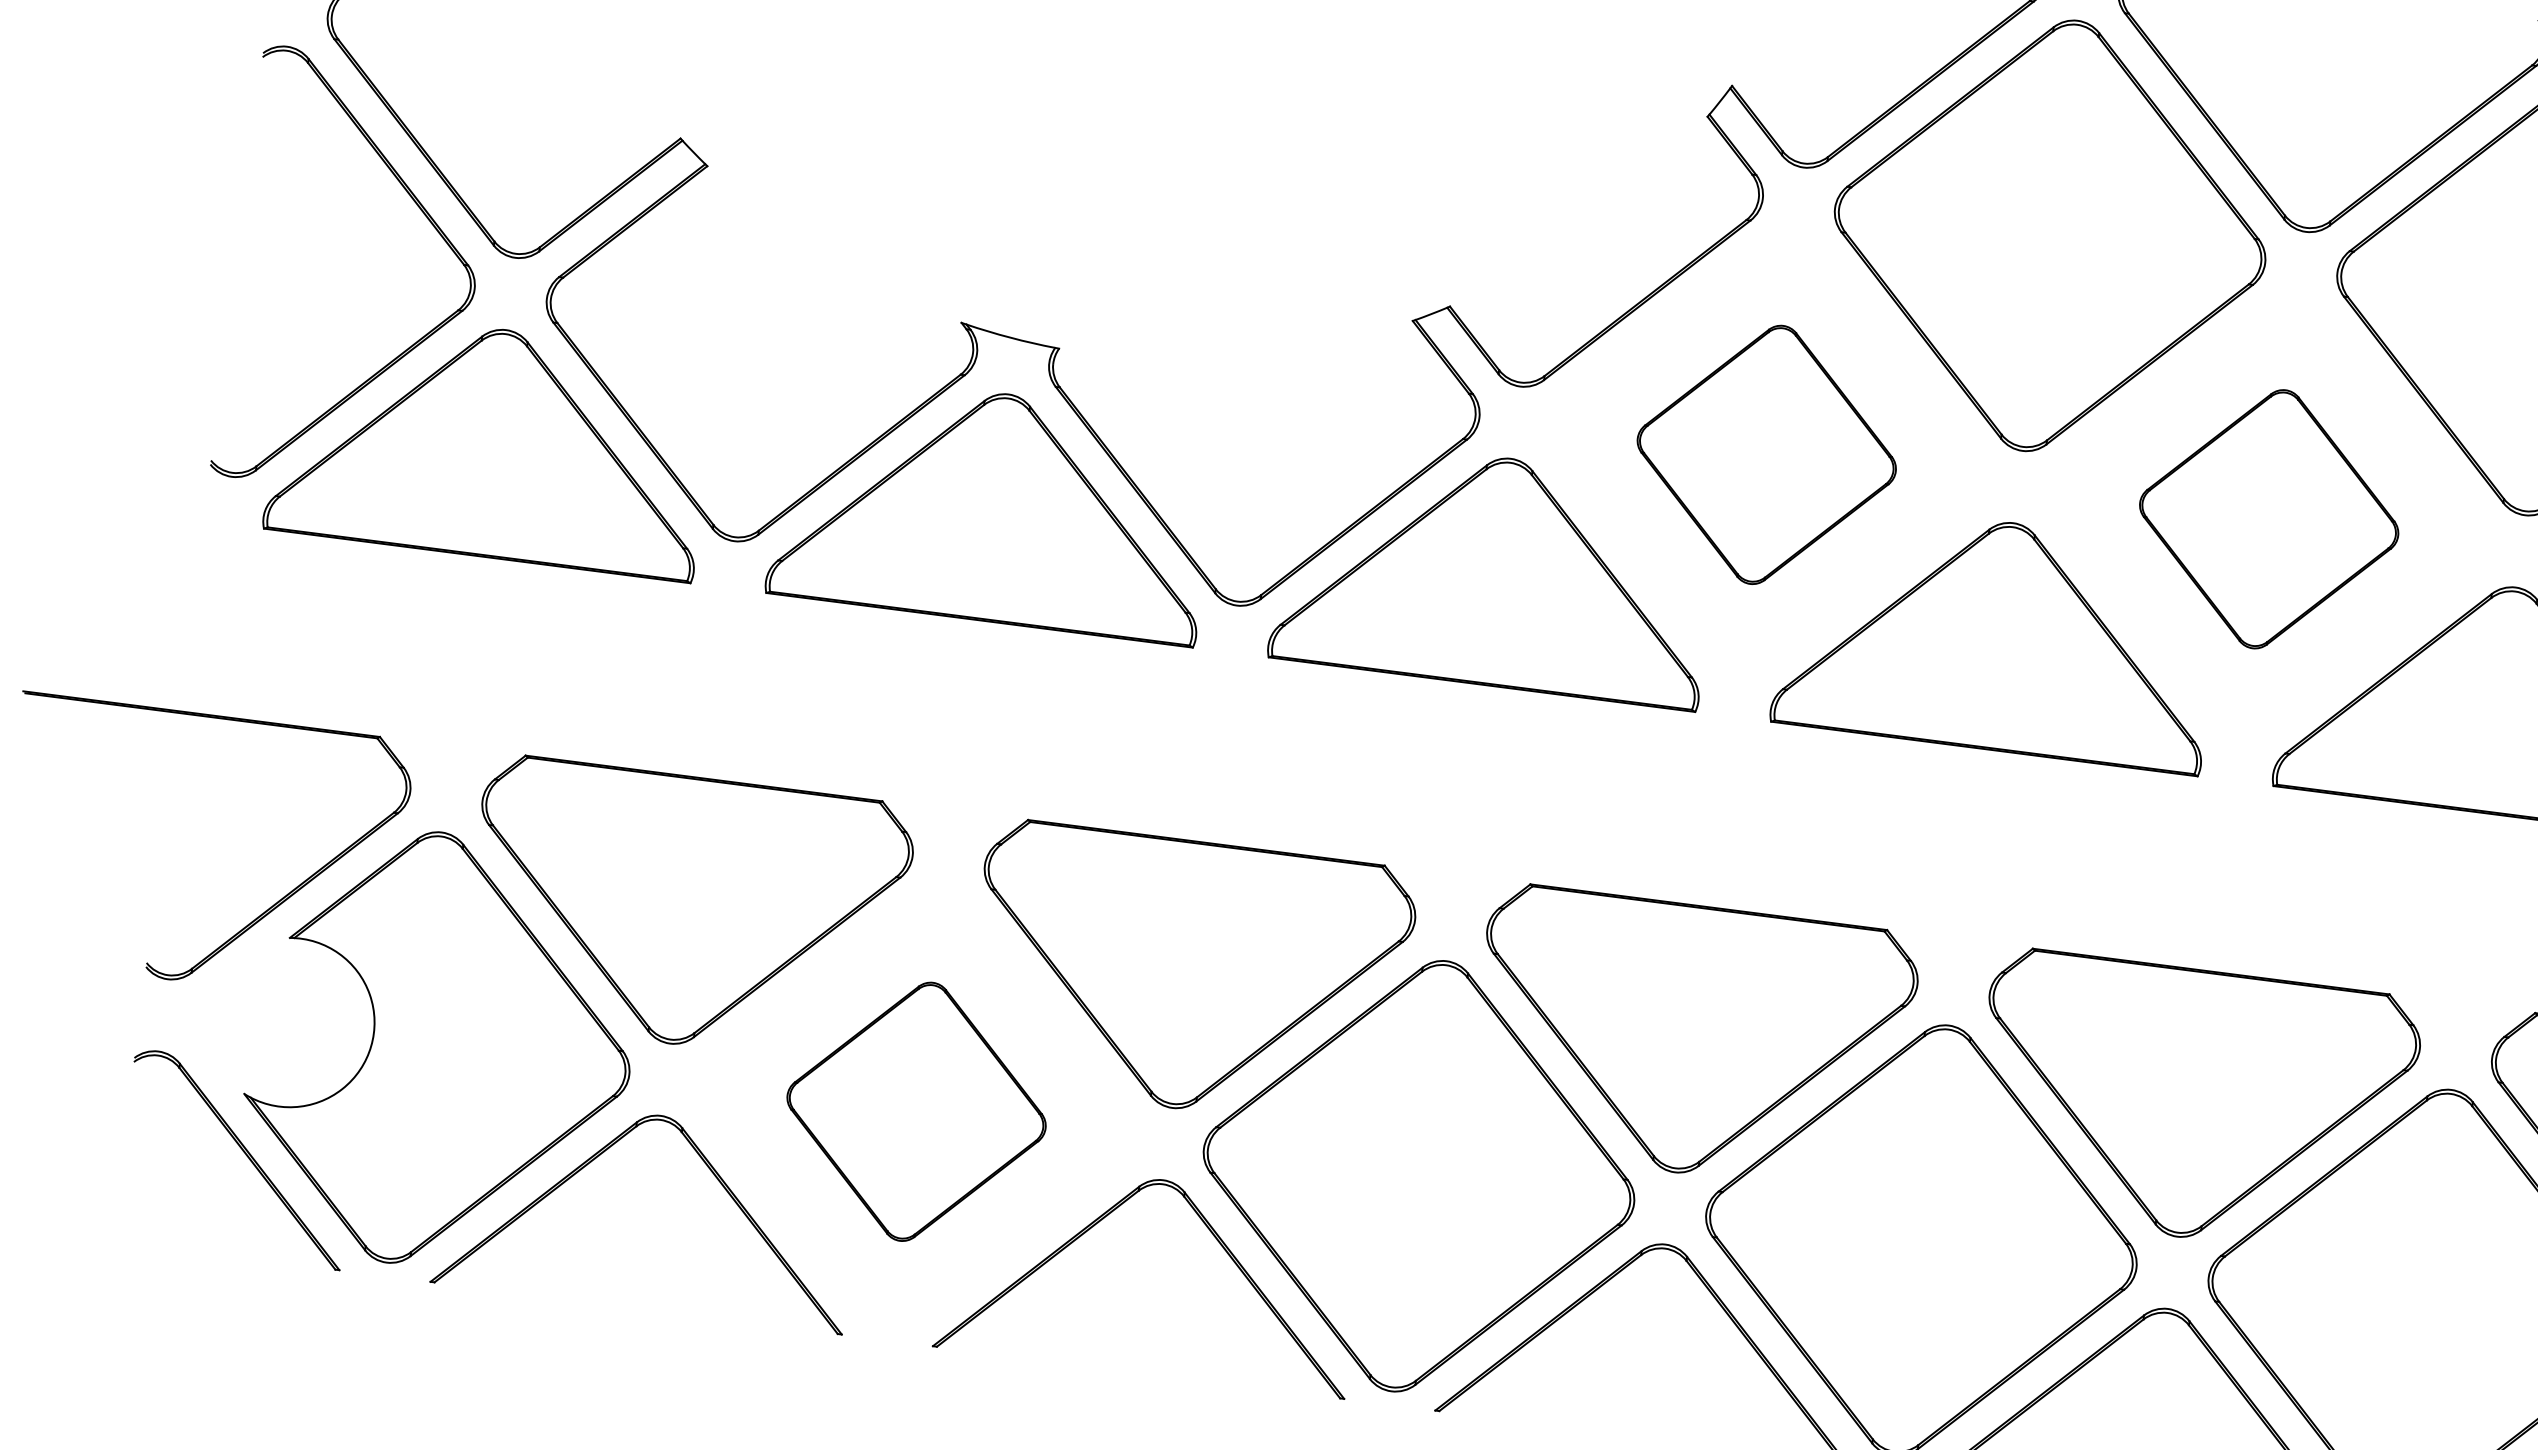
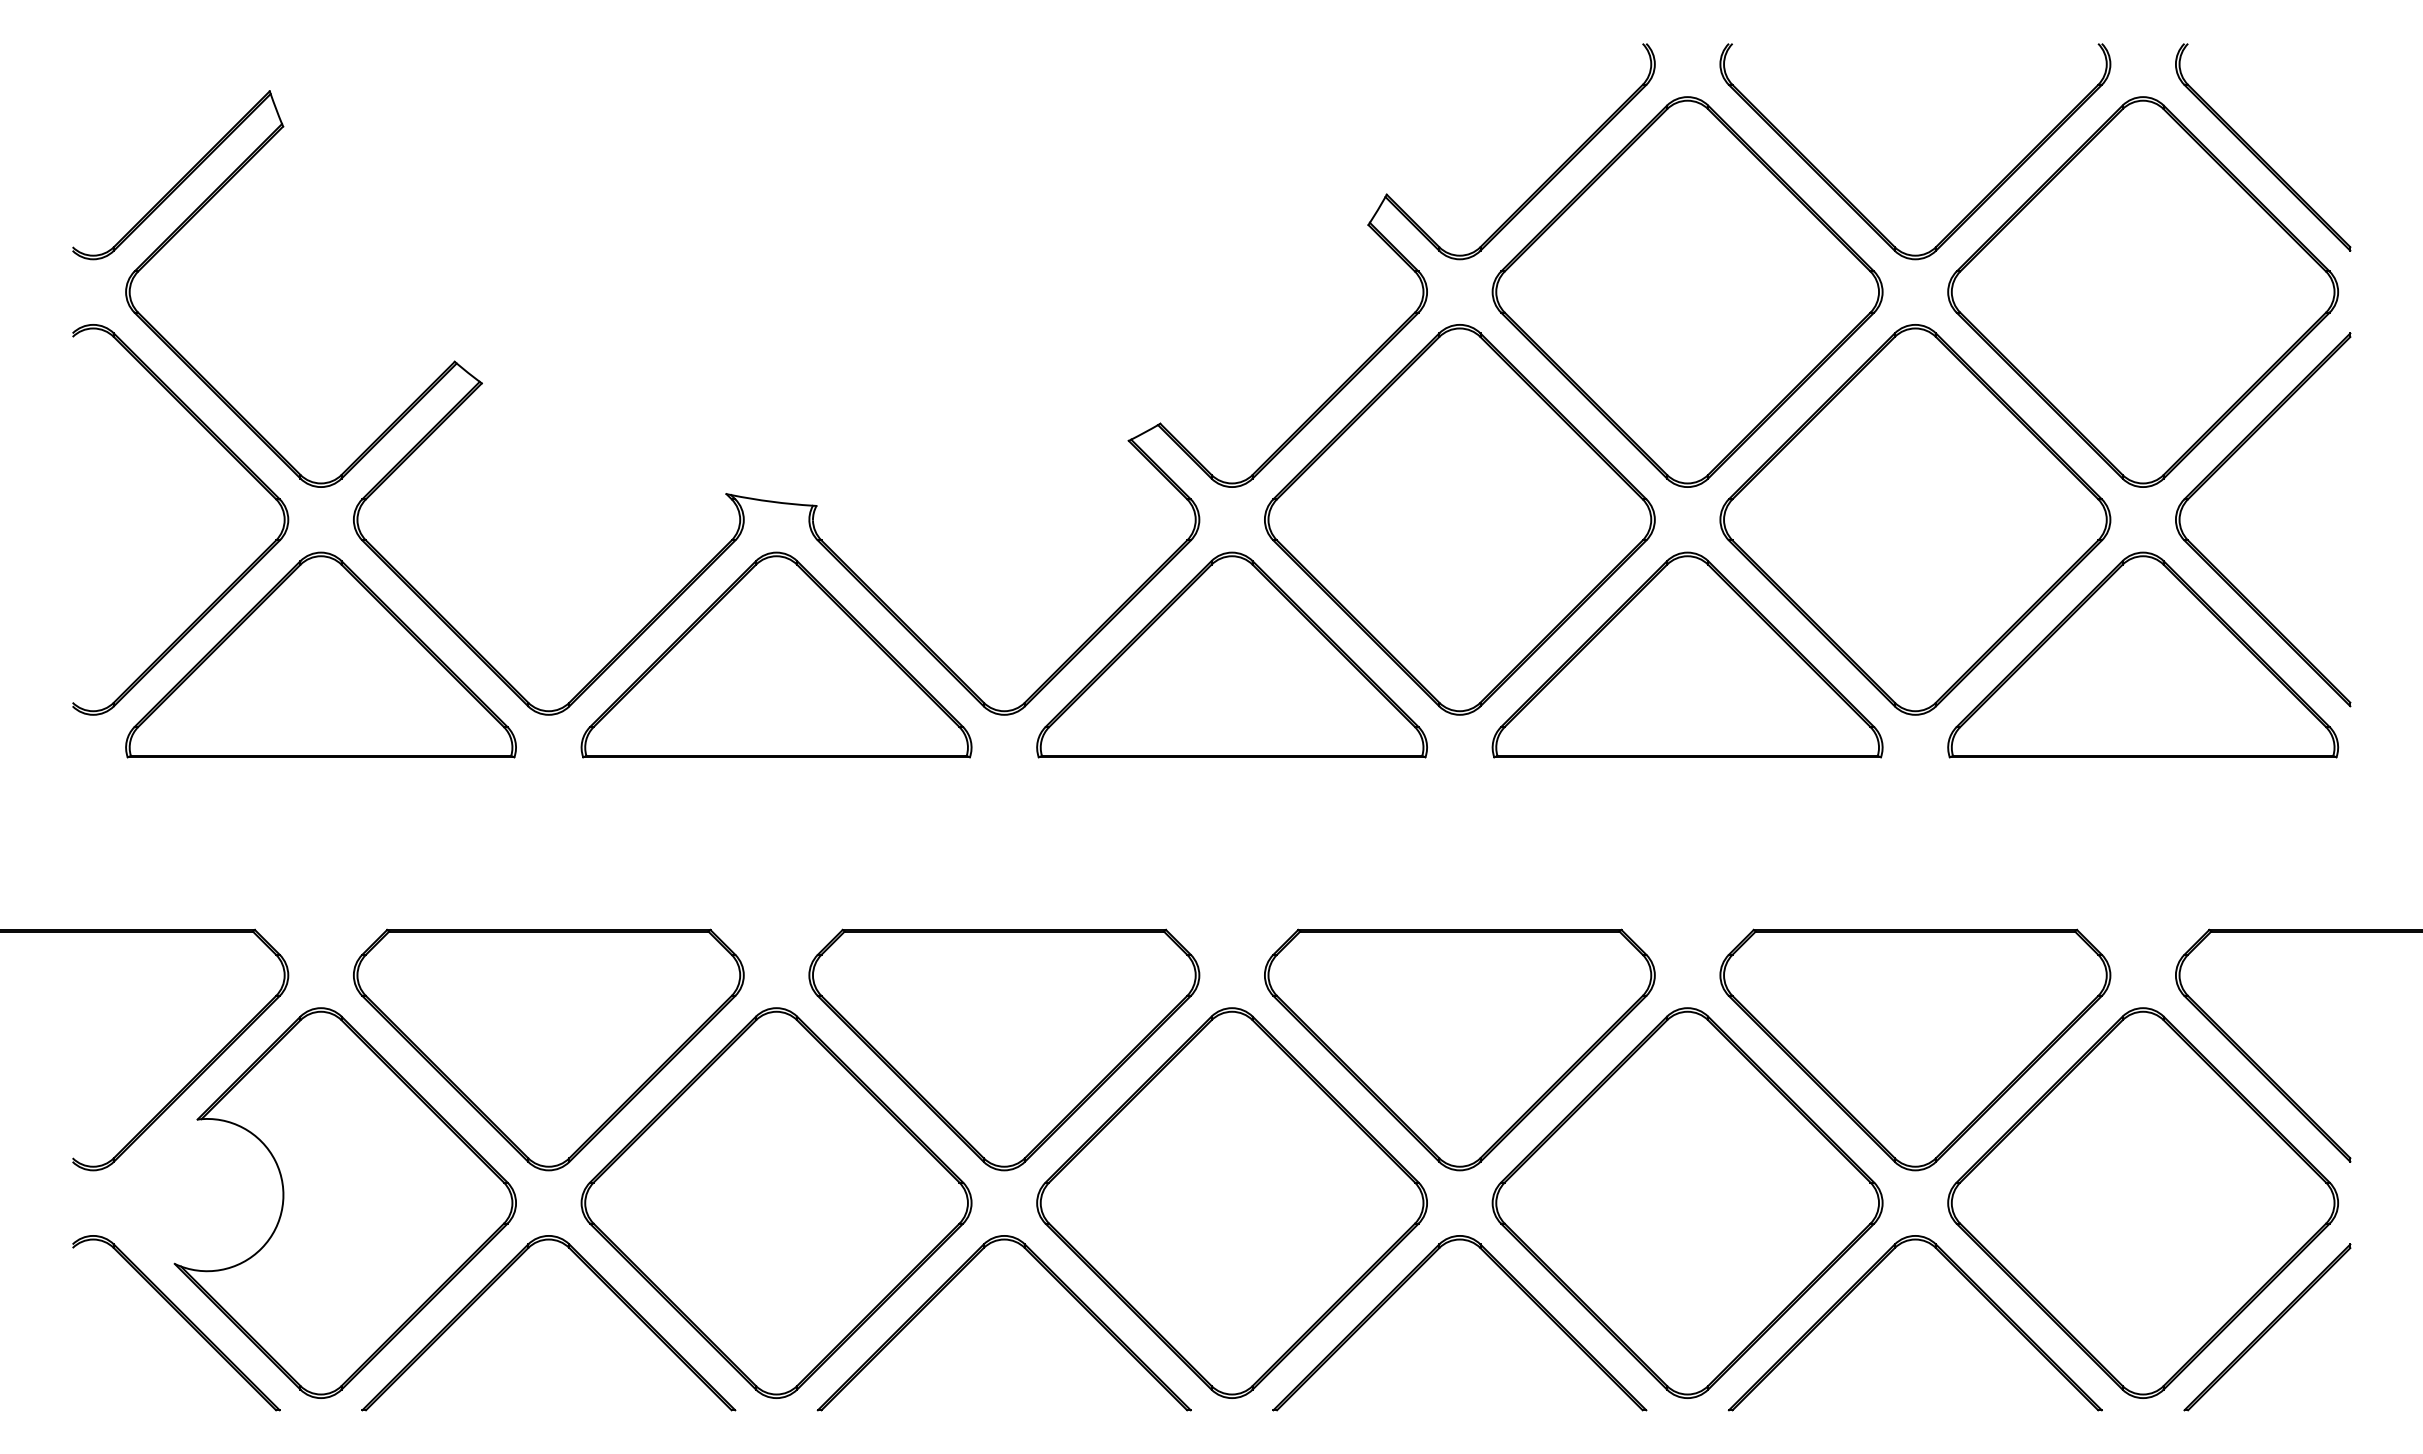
part: (1766, 454) -> (1459, 519), size x1.67
part: (2269, 518) -> (1915, 519), size x1.67
part: (916, 1111) -> (776, 1202), size x1.67

